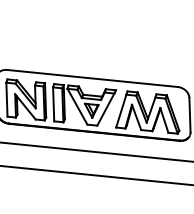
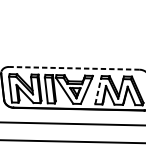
line: (92, 78) -> (74, 68), solid -> dashed
line: (121, 110) -> (98, 90), solid -> dashed

